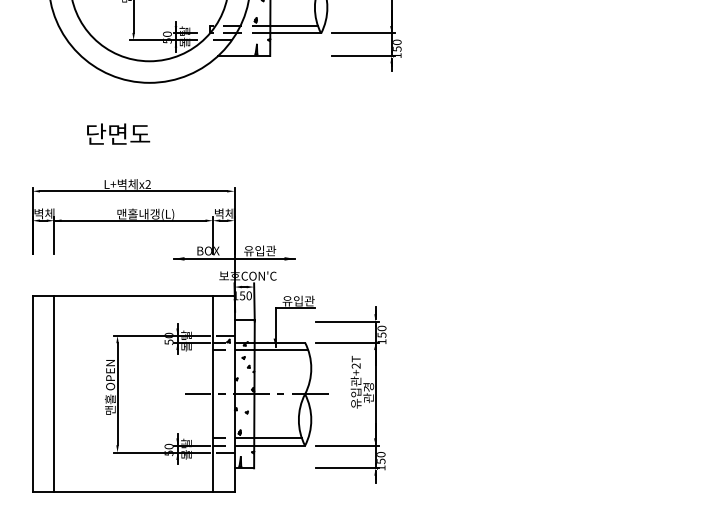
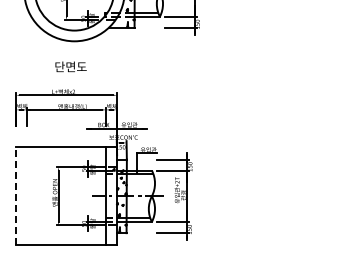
text: (117, 133) -> (70, 66), moved
line: (32, 394) -> (16, 196), solid -> dashed
line: (55, 394) -> (27, 196), removed

